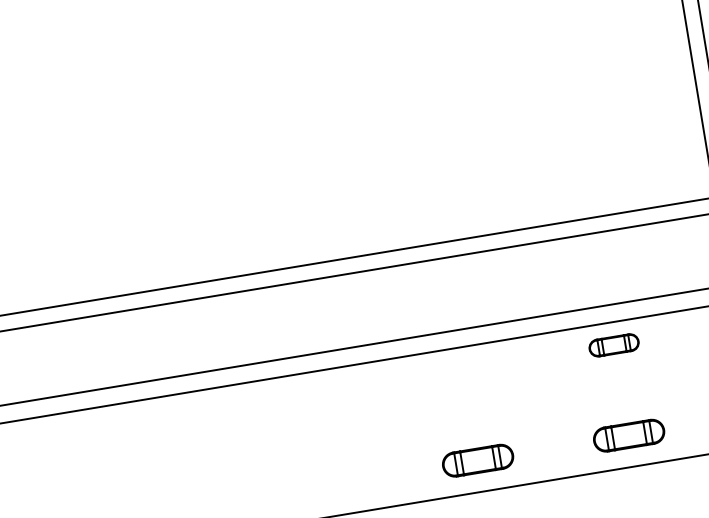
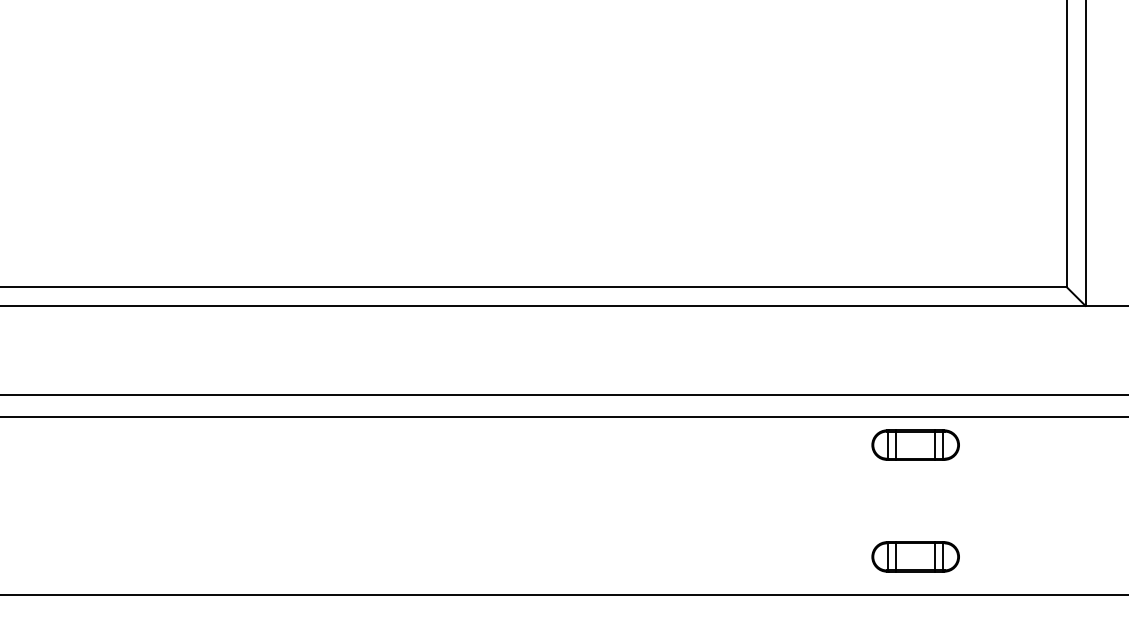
part: (613, 344) -> (915, 444), size x1.43
part: (477, 460) -> (728, 556), removed

